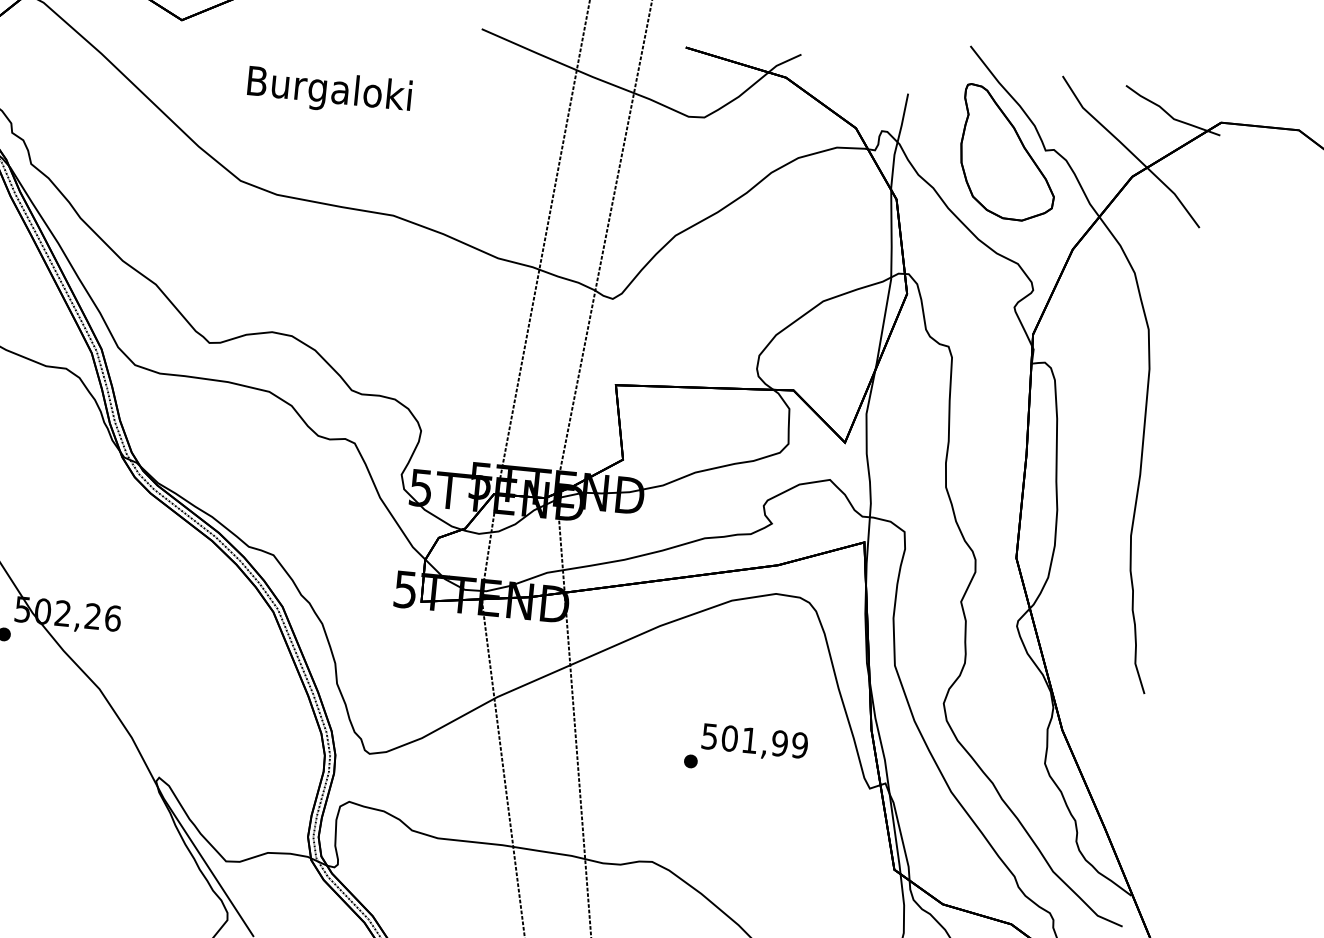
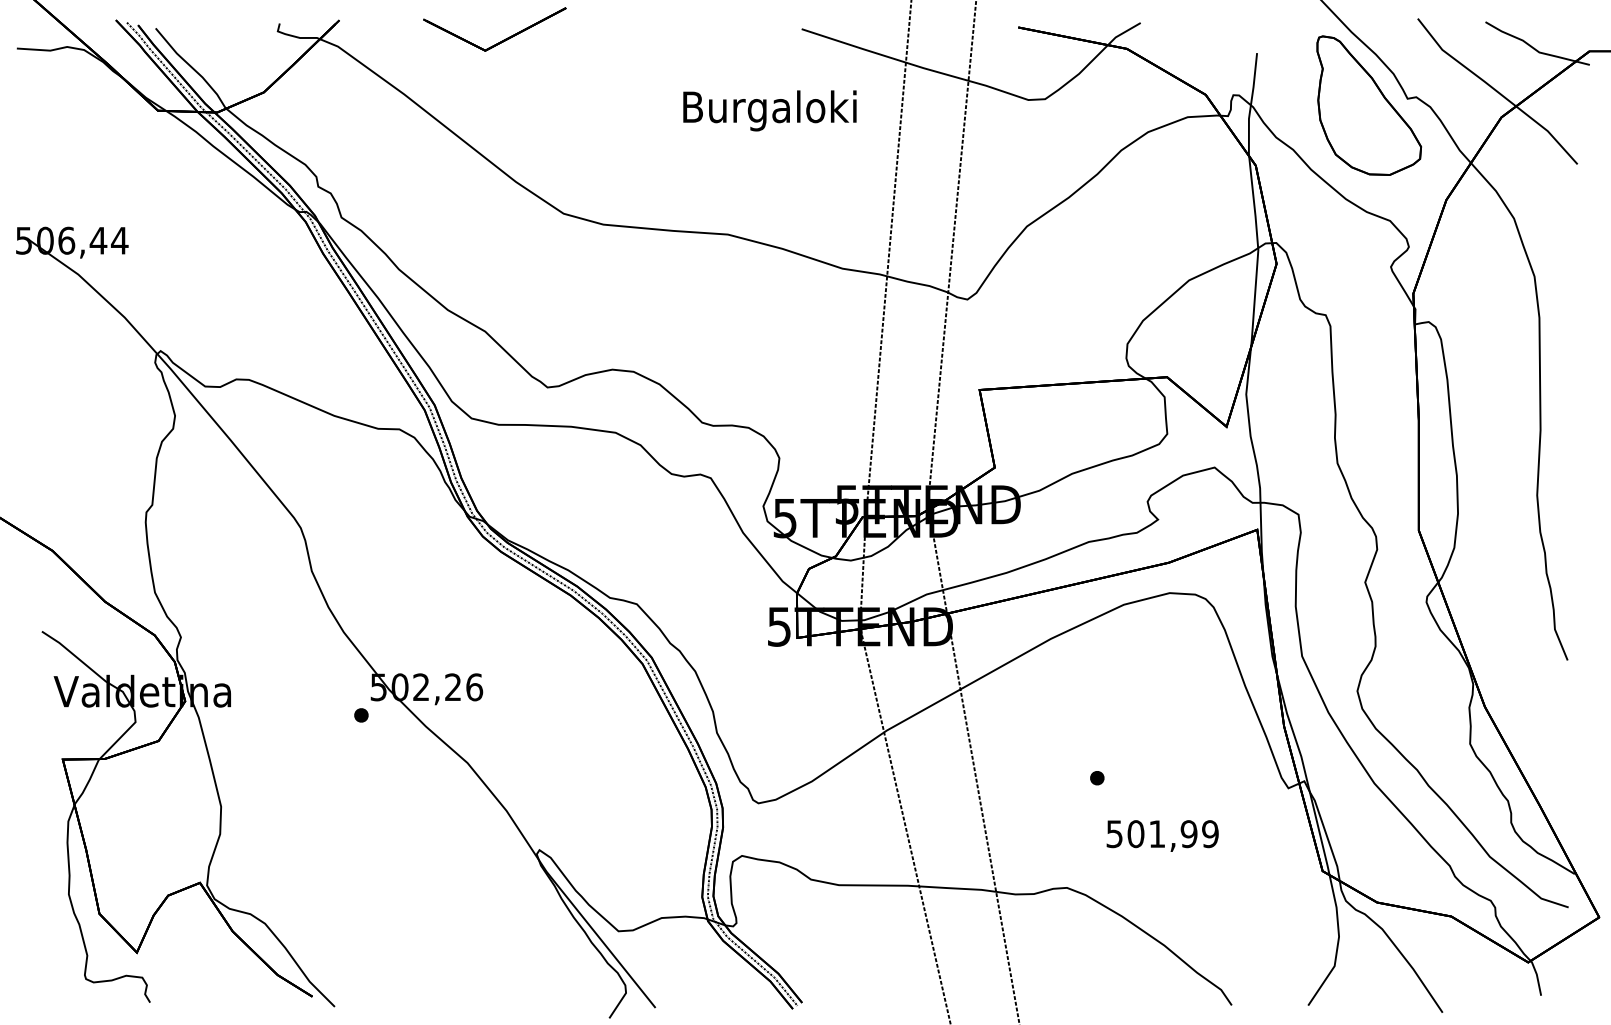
text: (329, 91) -> (769, 110), moved
text: (754, 742) -> (1162, 835), moved

